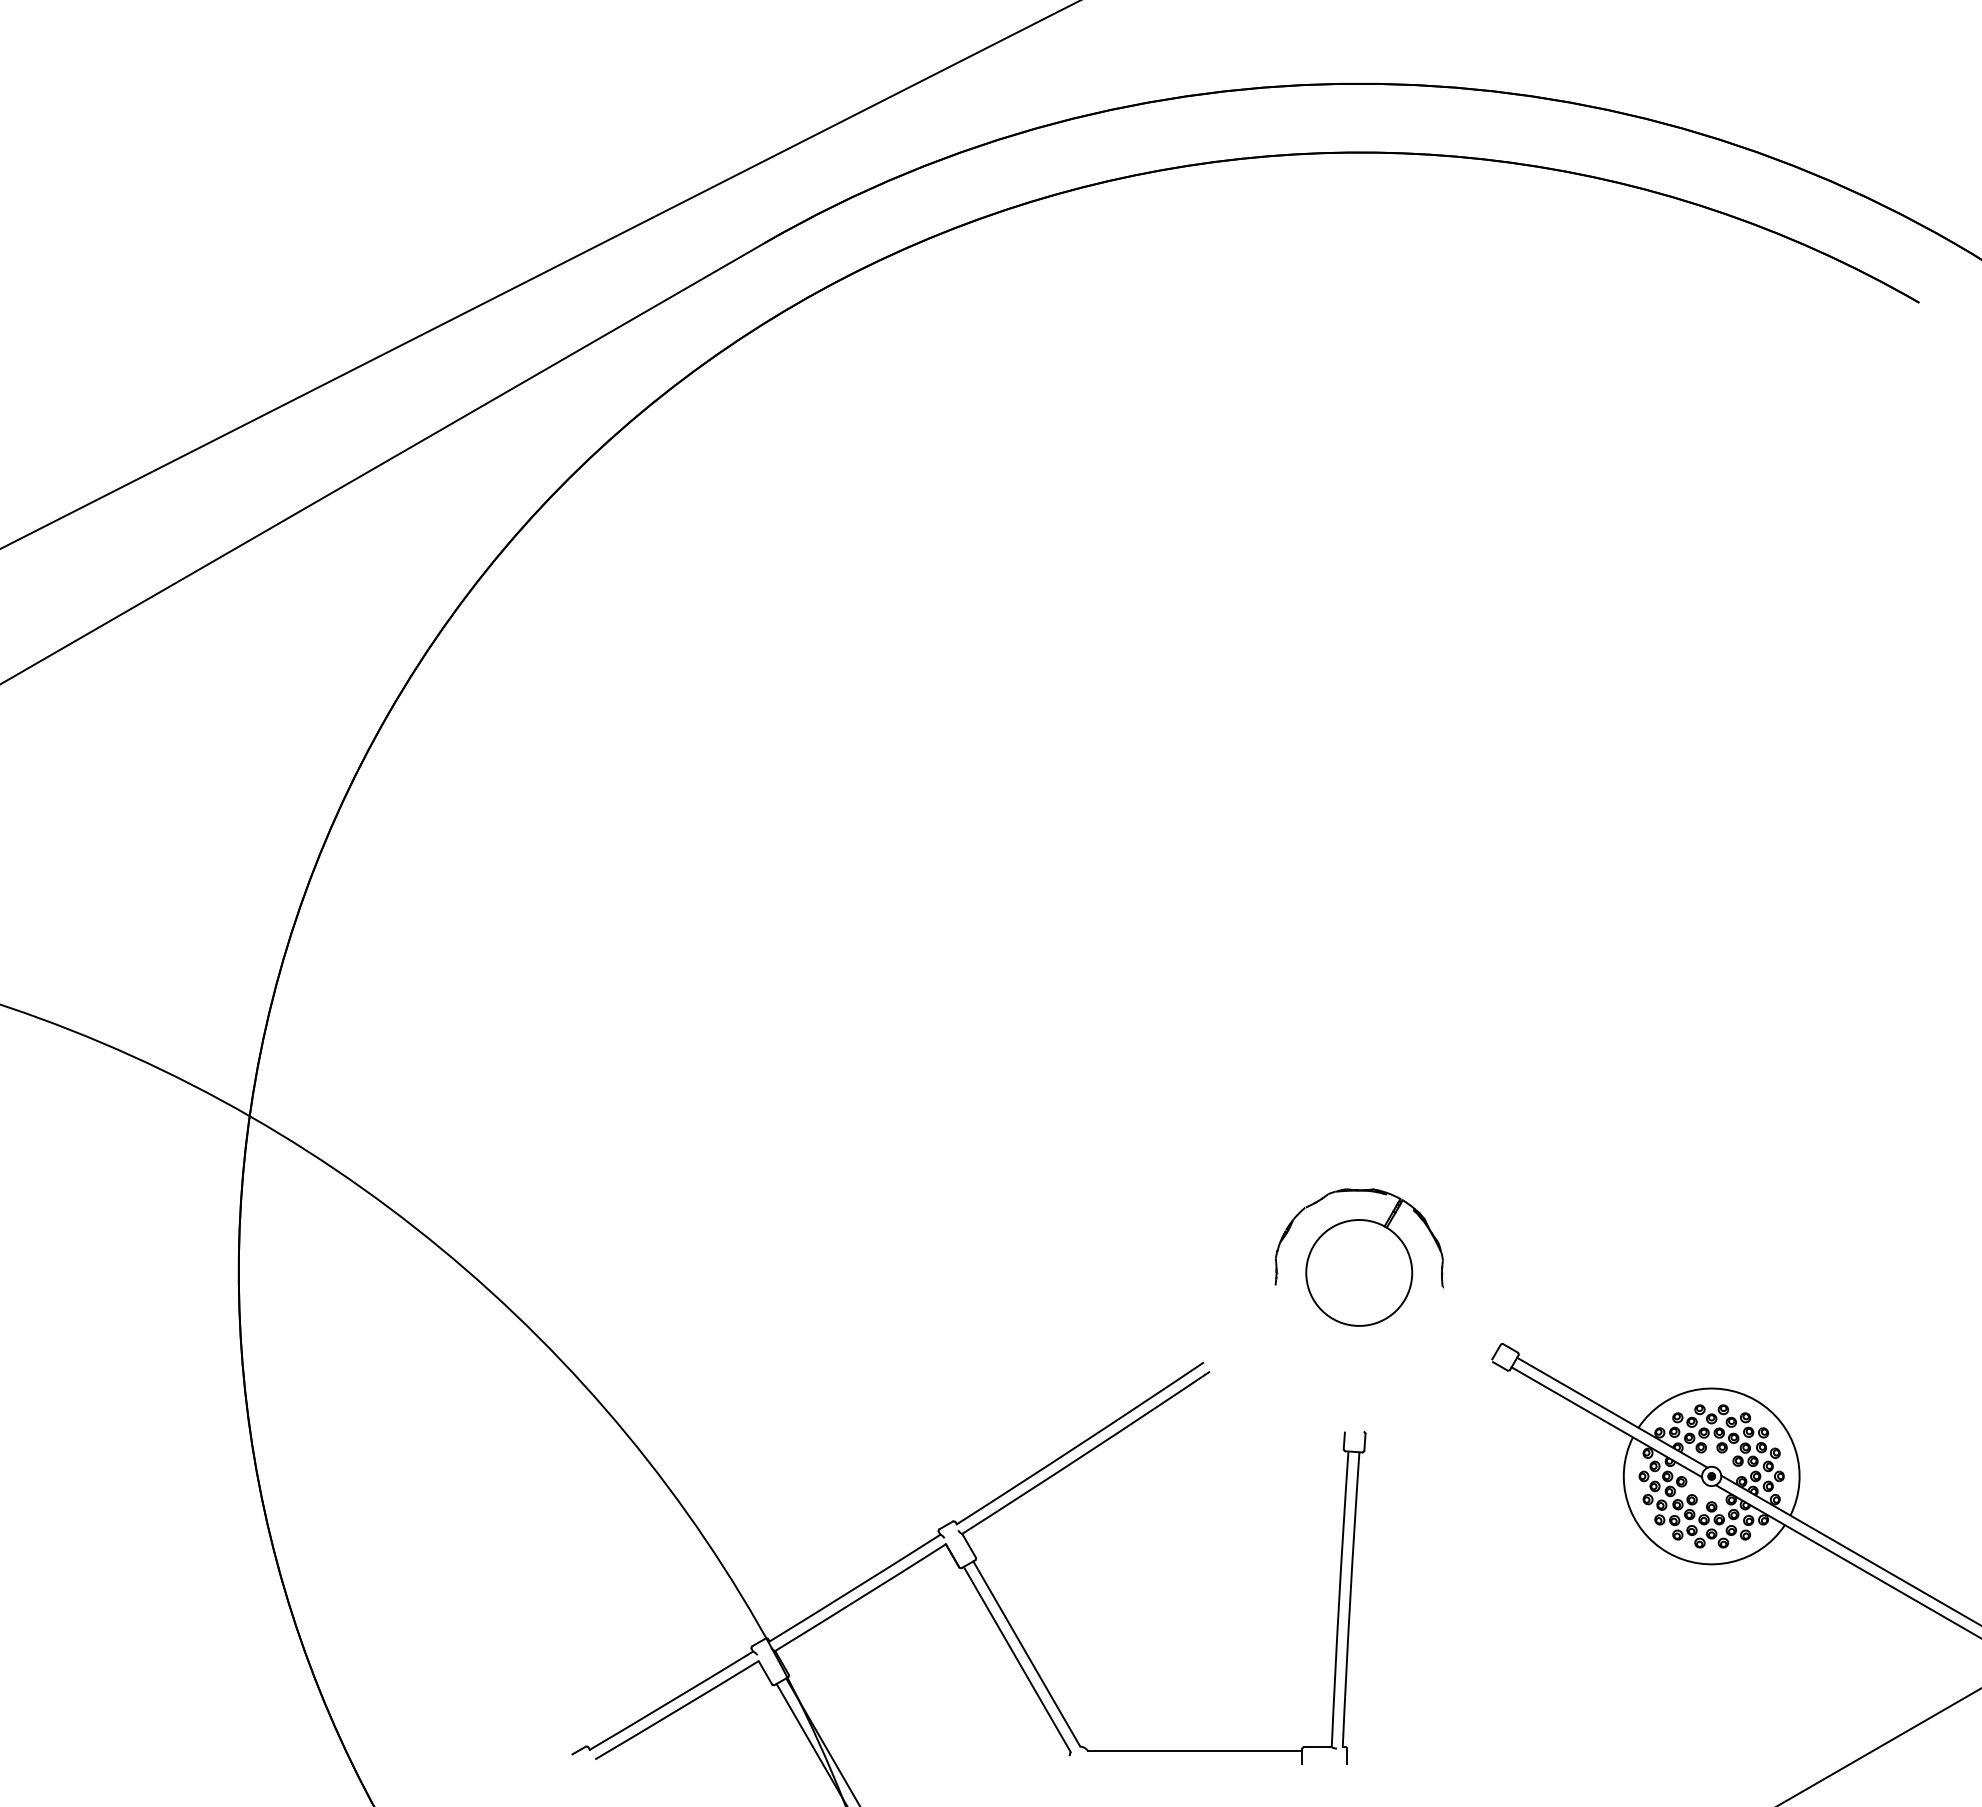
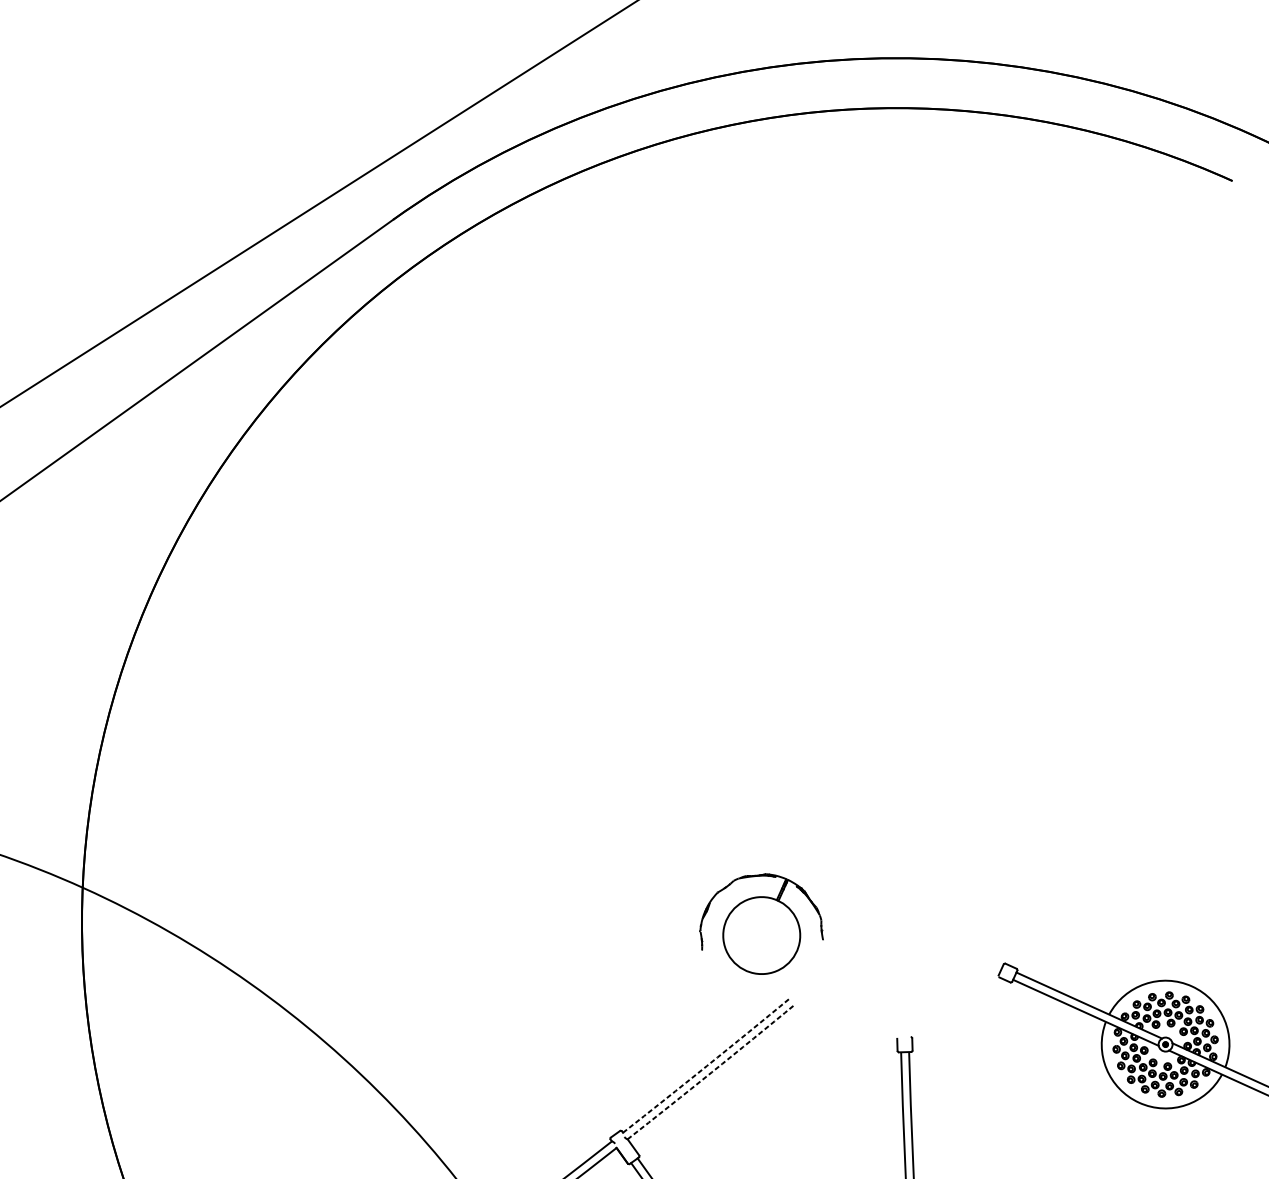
part: (1358, 1257) -> (760, 924), moved
arc: (1080, 1444) -> (706, 1066), solid -> dashed
arc: (1086, 1453) -> (711, 1072), solid -> dashed

